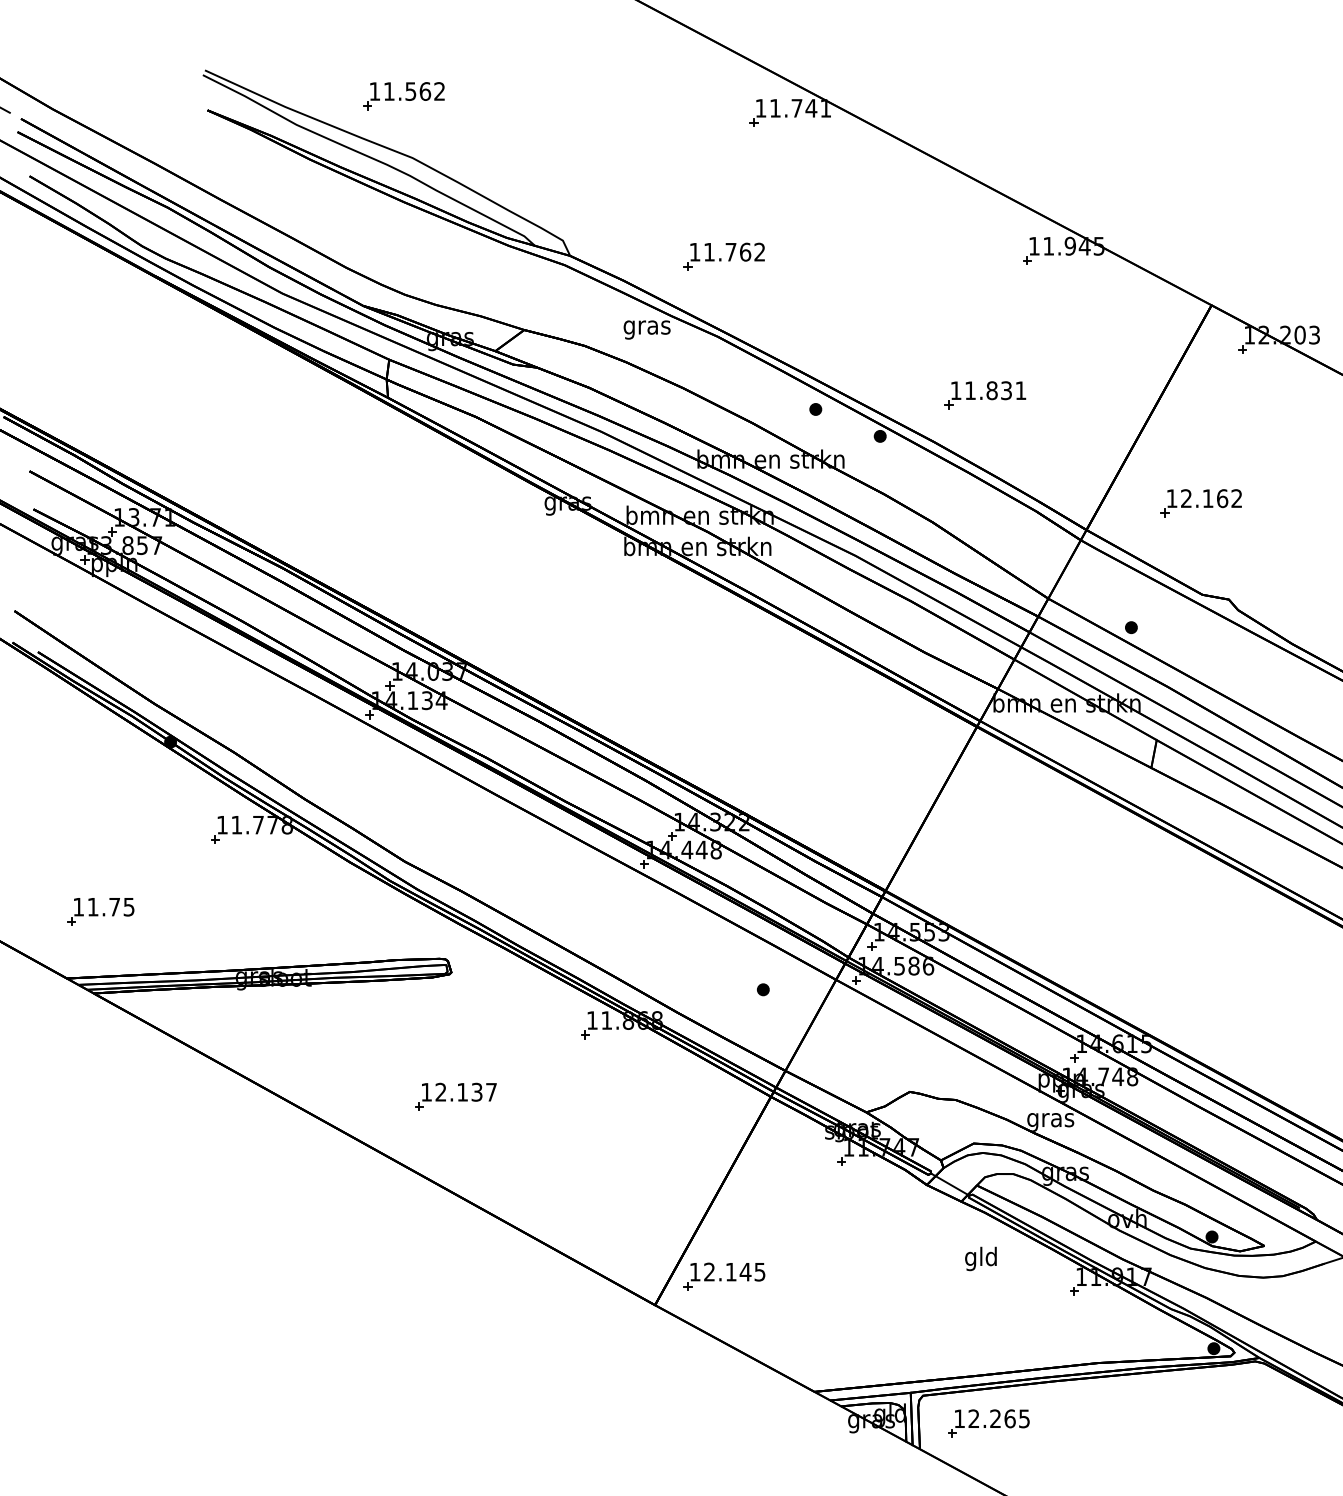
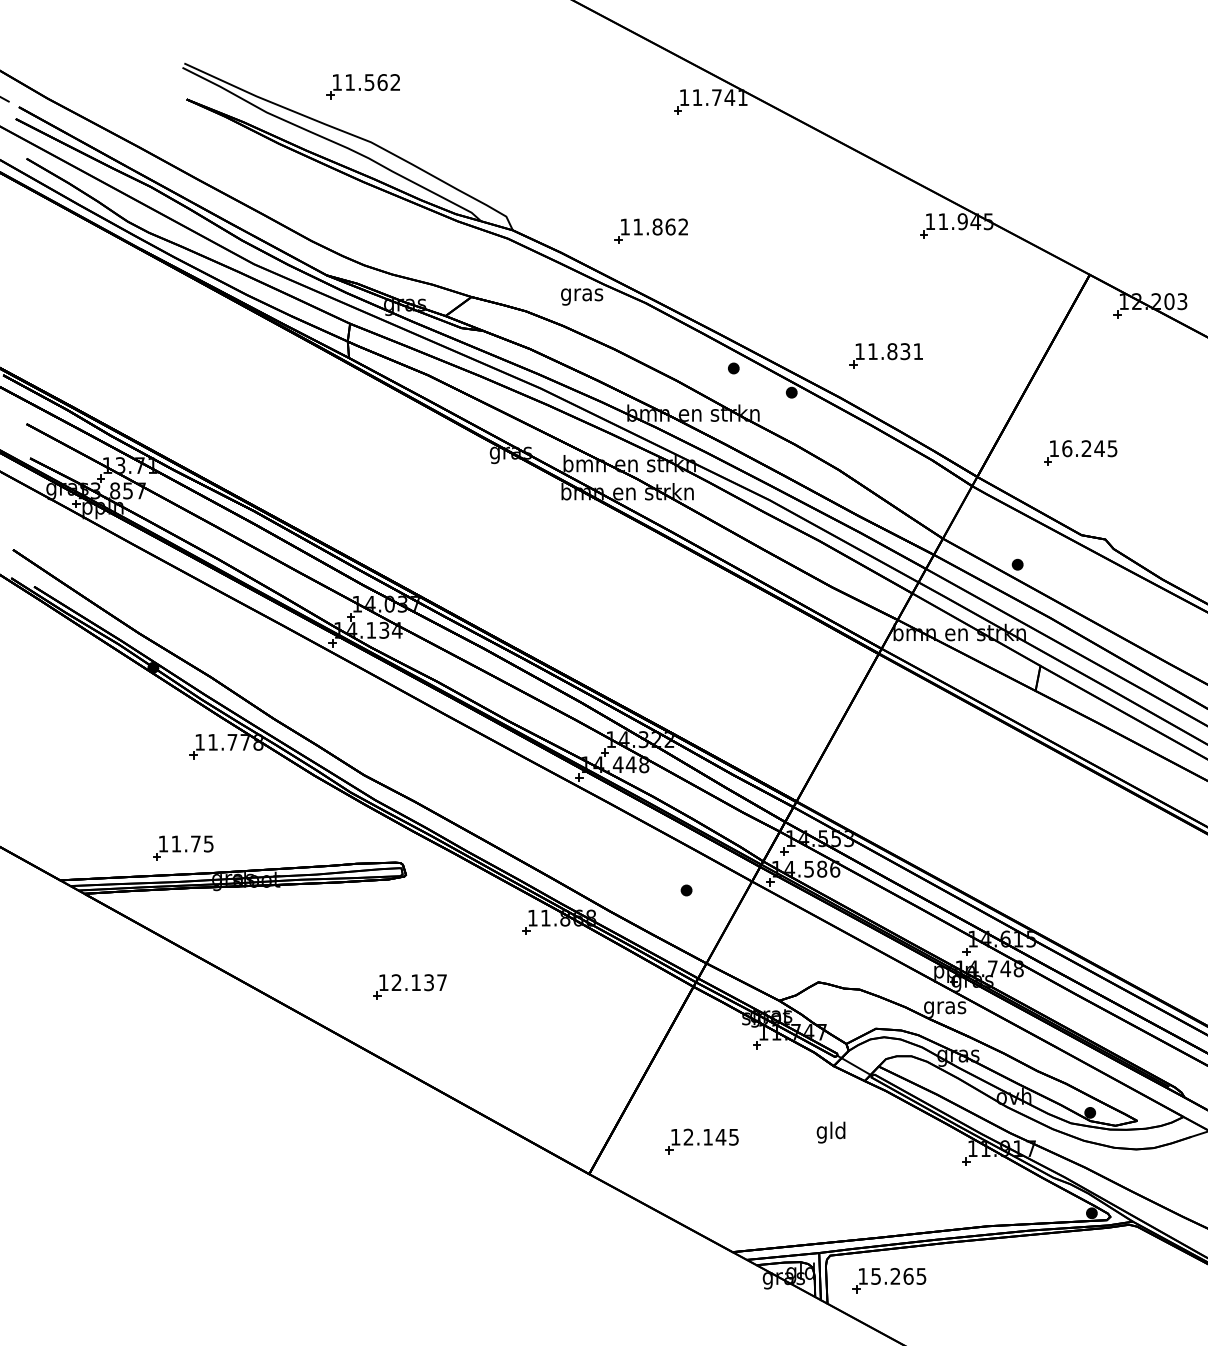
text: (730, 251) -> (657, 226), 11.762 -> 11.862
text: (1211, 498) -> (1089, 448), 12.162 -> 16.245
part: (100, 911) -> (183, 847), moved
text: (980, 1258) -> (830, 1132), moved
part: (724, 1276) -> (702, 1141), moved
text: (973, 1418) -> (875, 1276), 12.265 -> 15.265

